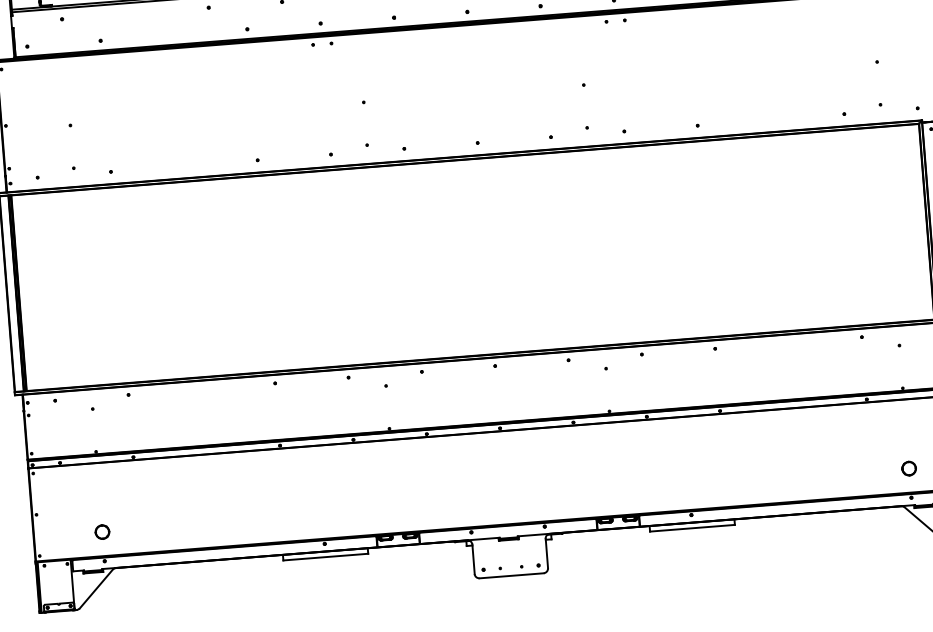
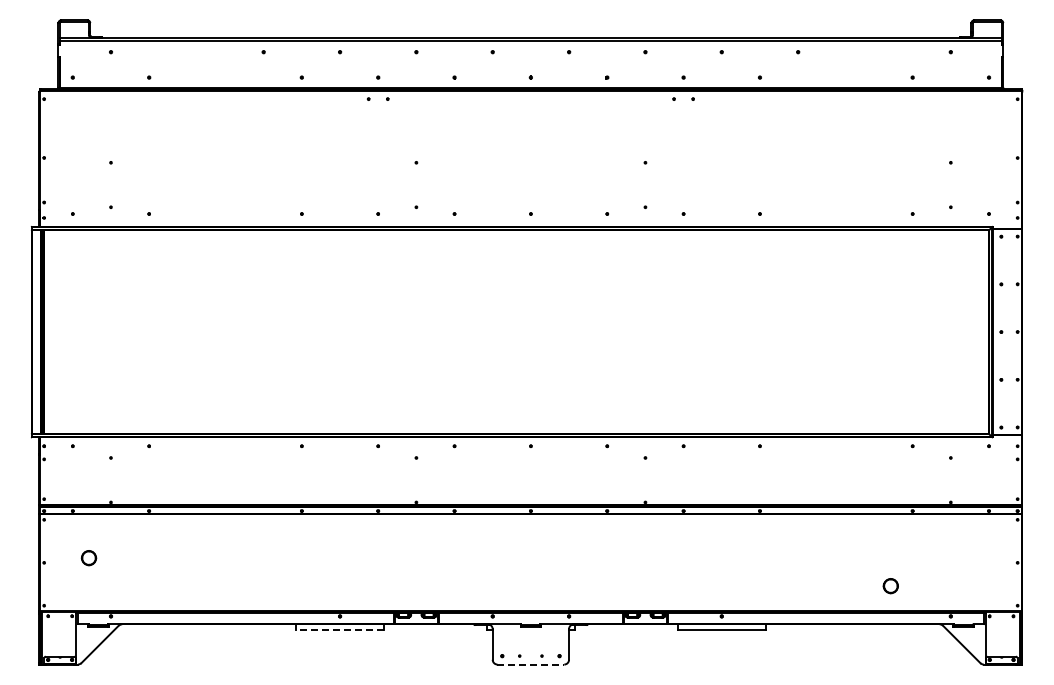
part: (908, 469) -> (890, 586), moved
part: (101, 532) -> (88, 558), moved
line: (325, 557) -> (339, 630), solid -> dashed
line: (512, 575) -> (531, 664), solid -> dashed

